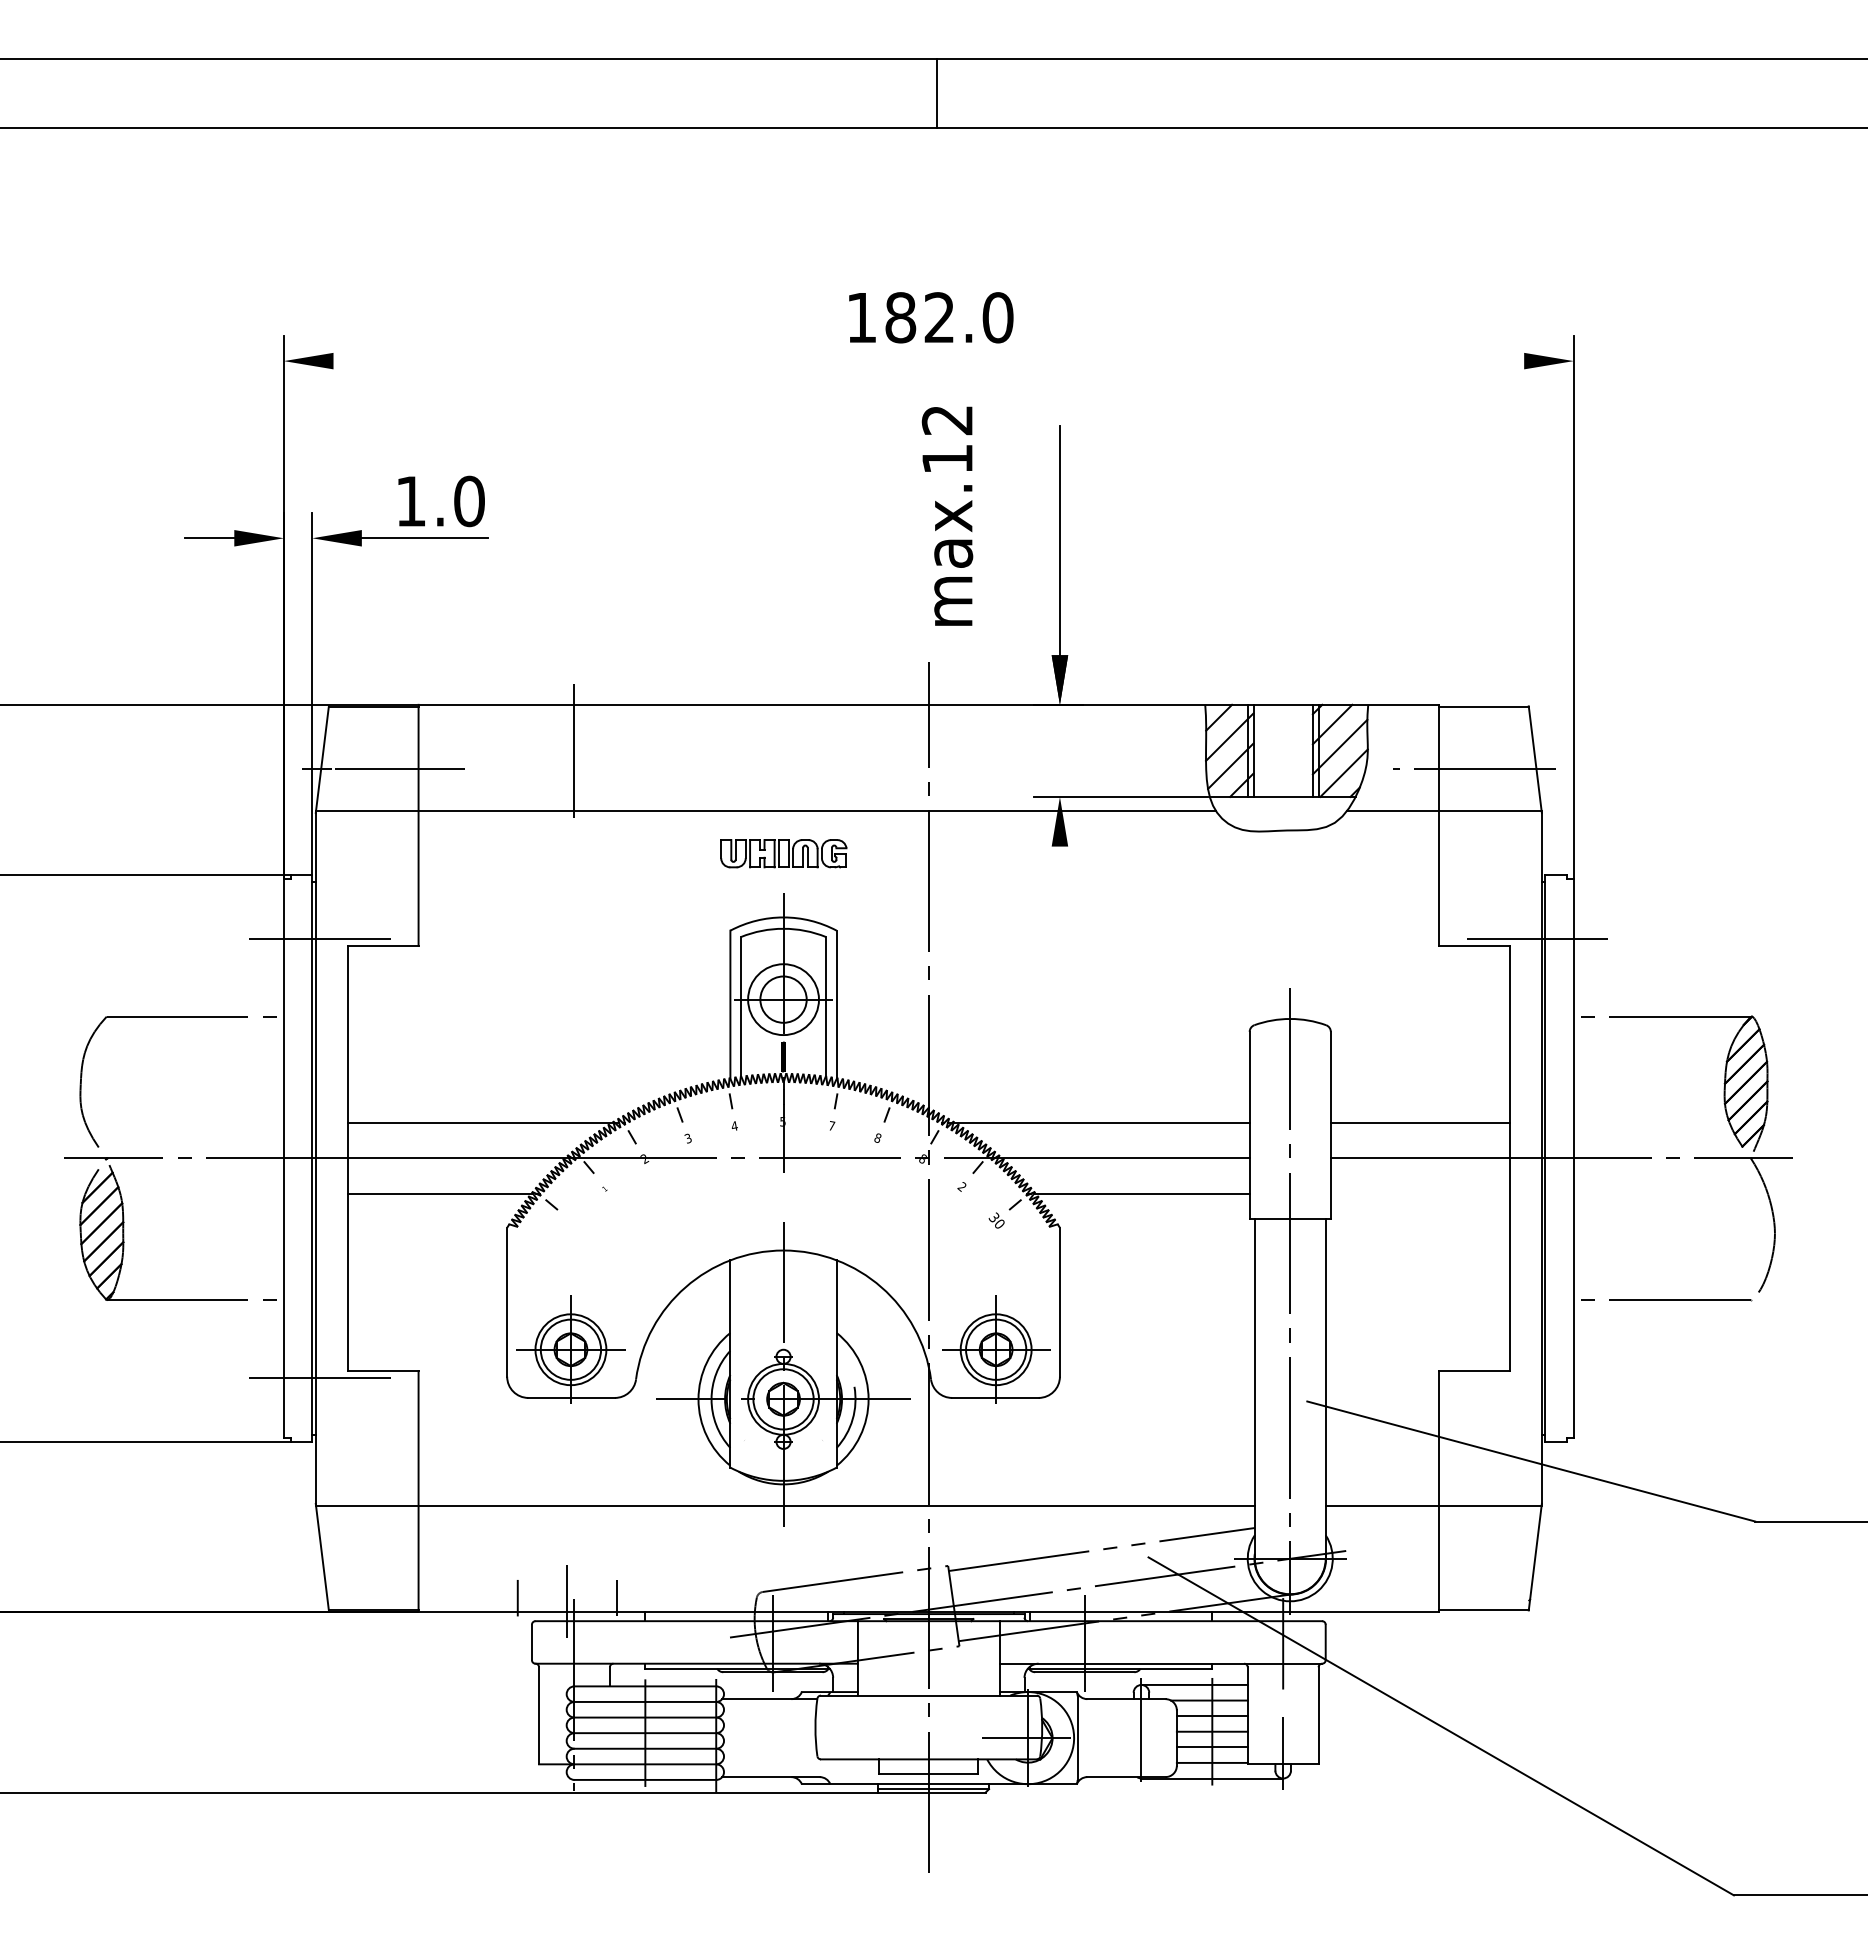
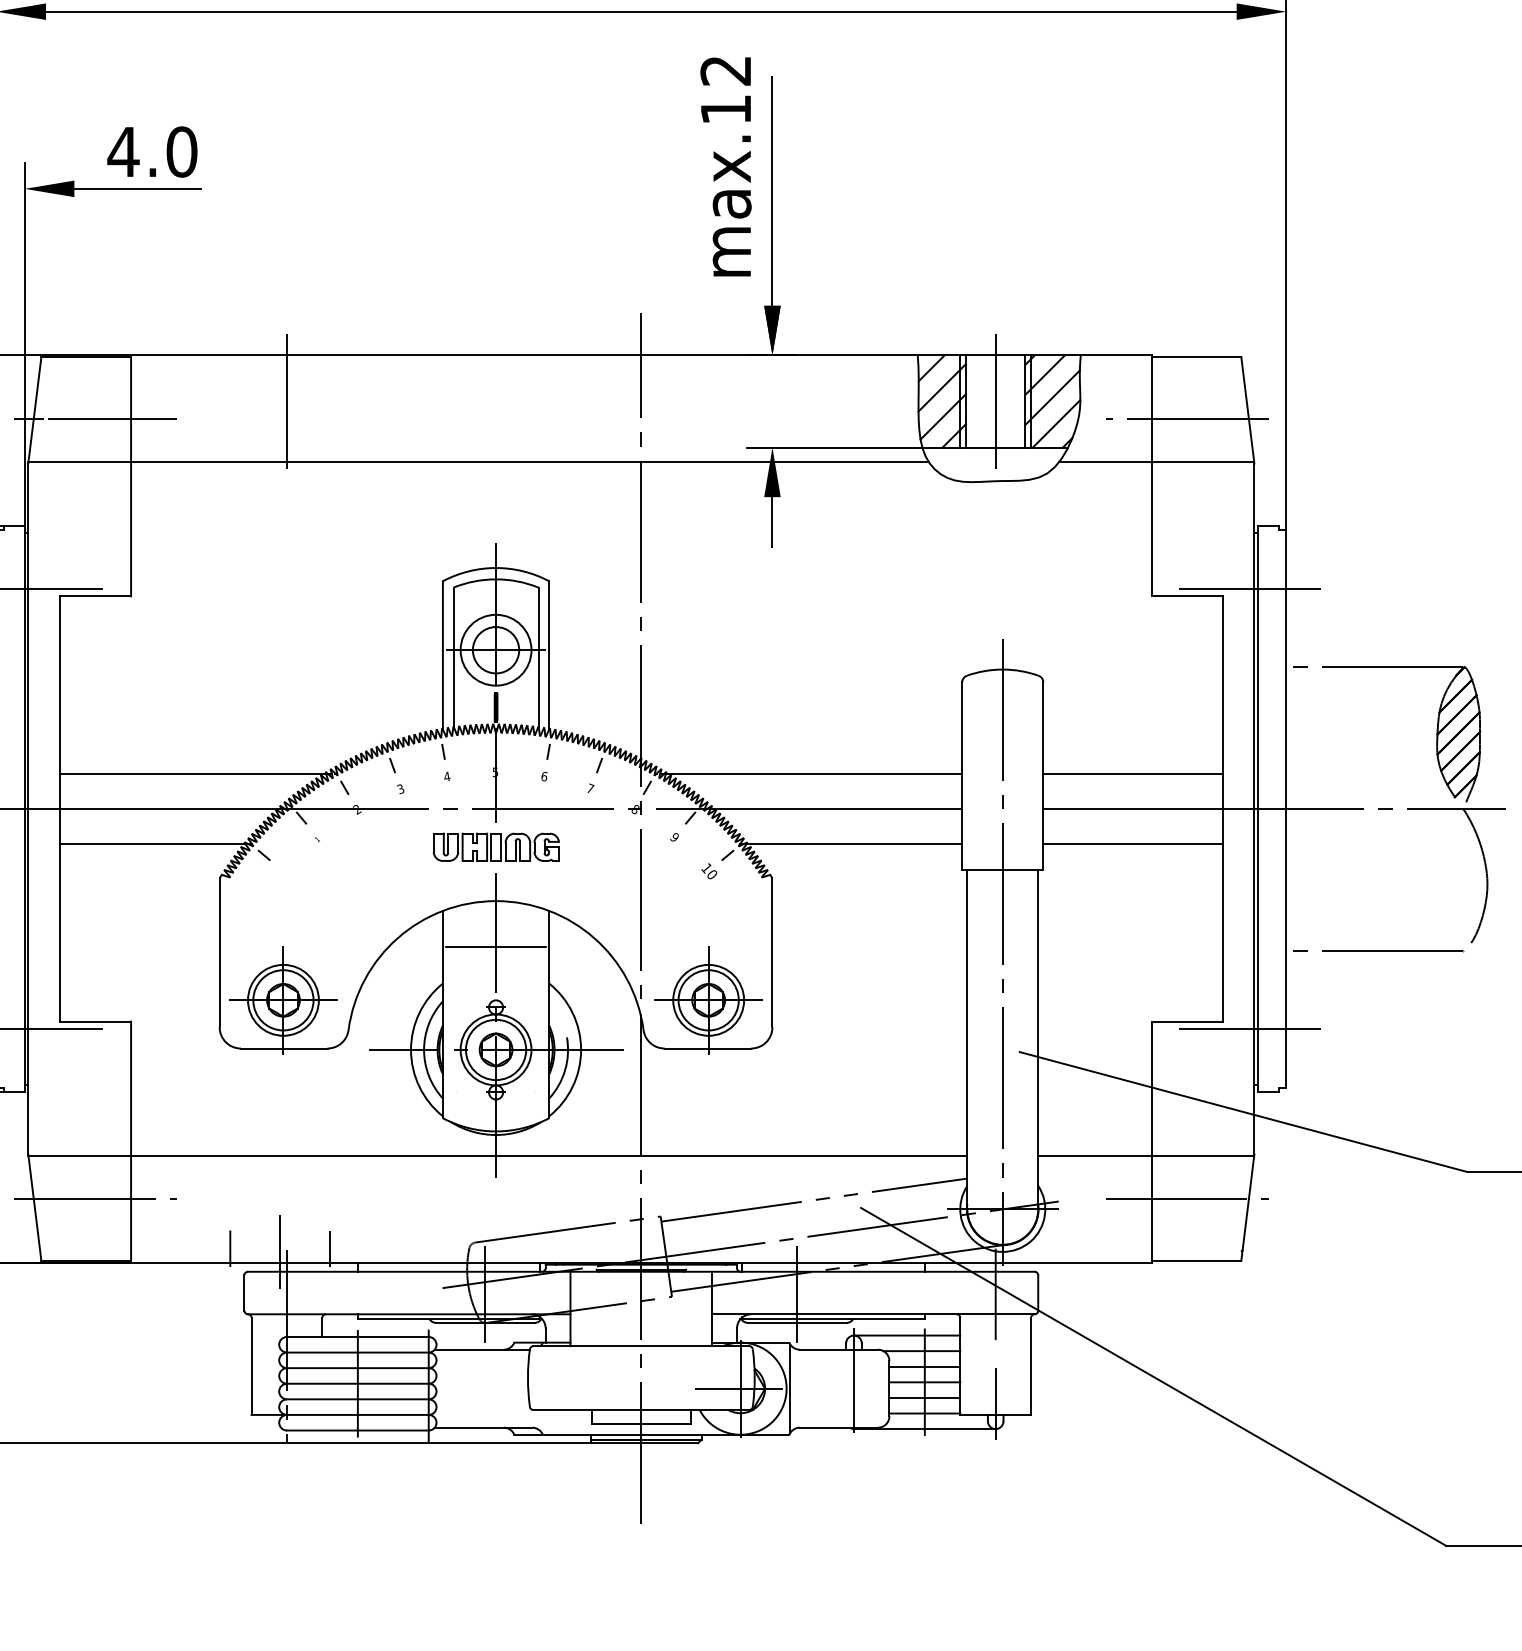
line: (928, 361) -> (641, 12), added
text: (410, 501) -> (123, 152), 1.0 -> 4.0
text: (947, 515) -> (726, 166), moved
line: (1283, 750) -> (996, 401), added
part: (783, 853) -> (496, 847), moved
line: (1059, 871) -> (772, 522), added
text: (832, 1125) -> (545, 776), 7 -> 6
text: (877, 1137) -> (590, 788), 8 -> 7
text: (961, 1186) -> (674, 837), 2 -> 9
line: (1419, 1193) -> (1132, 844), added
text: (993, 1217) -> (706, 868), 30 -> 10
line: (783, 1296) -> (496, 947), added
line: (1537, 1378) -> (1250, 1029), added
line: (382, 1548) -> (95, 1199), added
line: (1474, 1548) -> (1187, 1199), added

